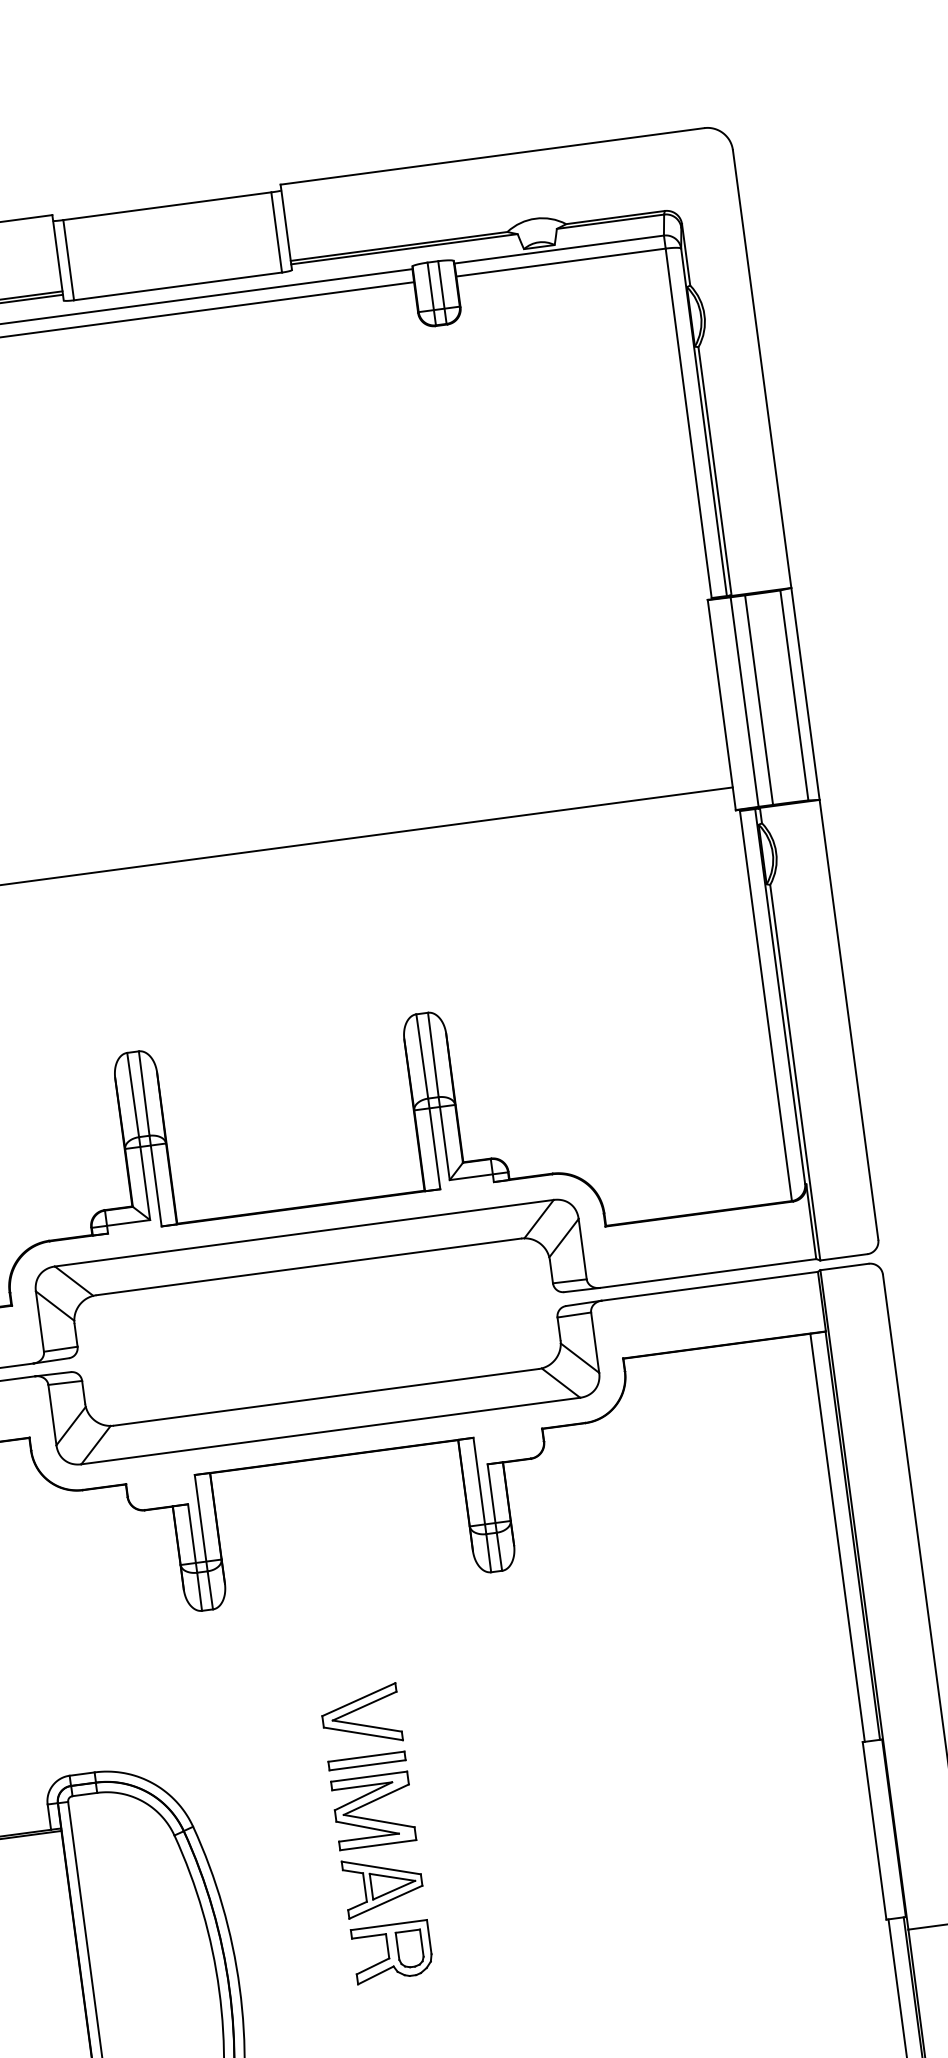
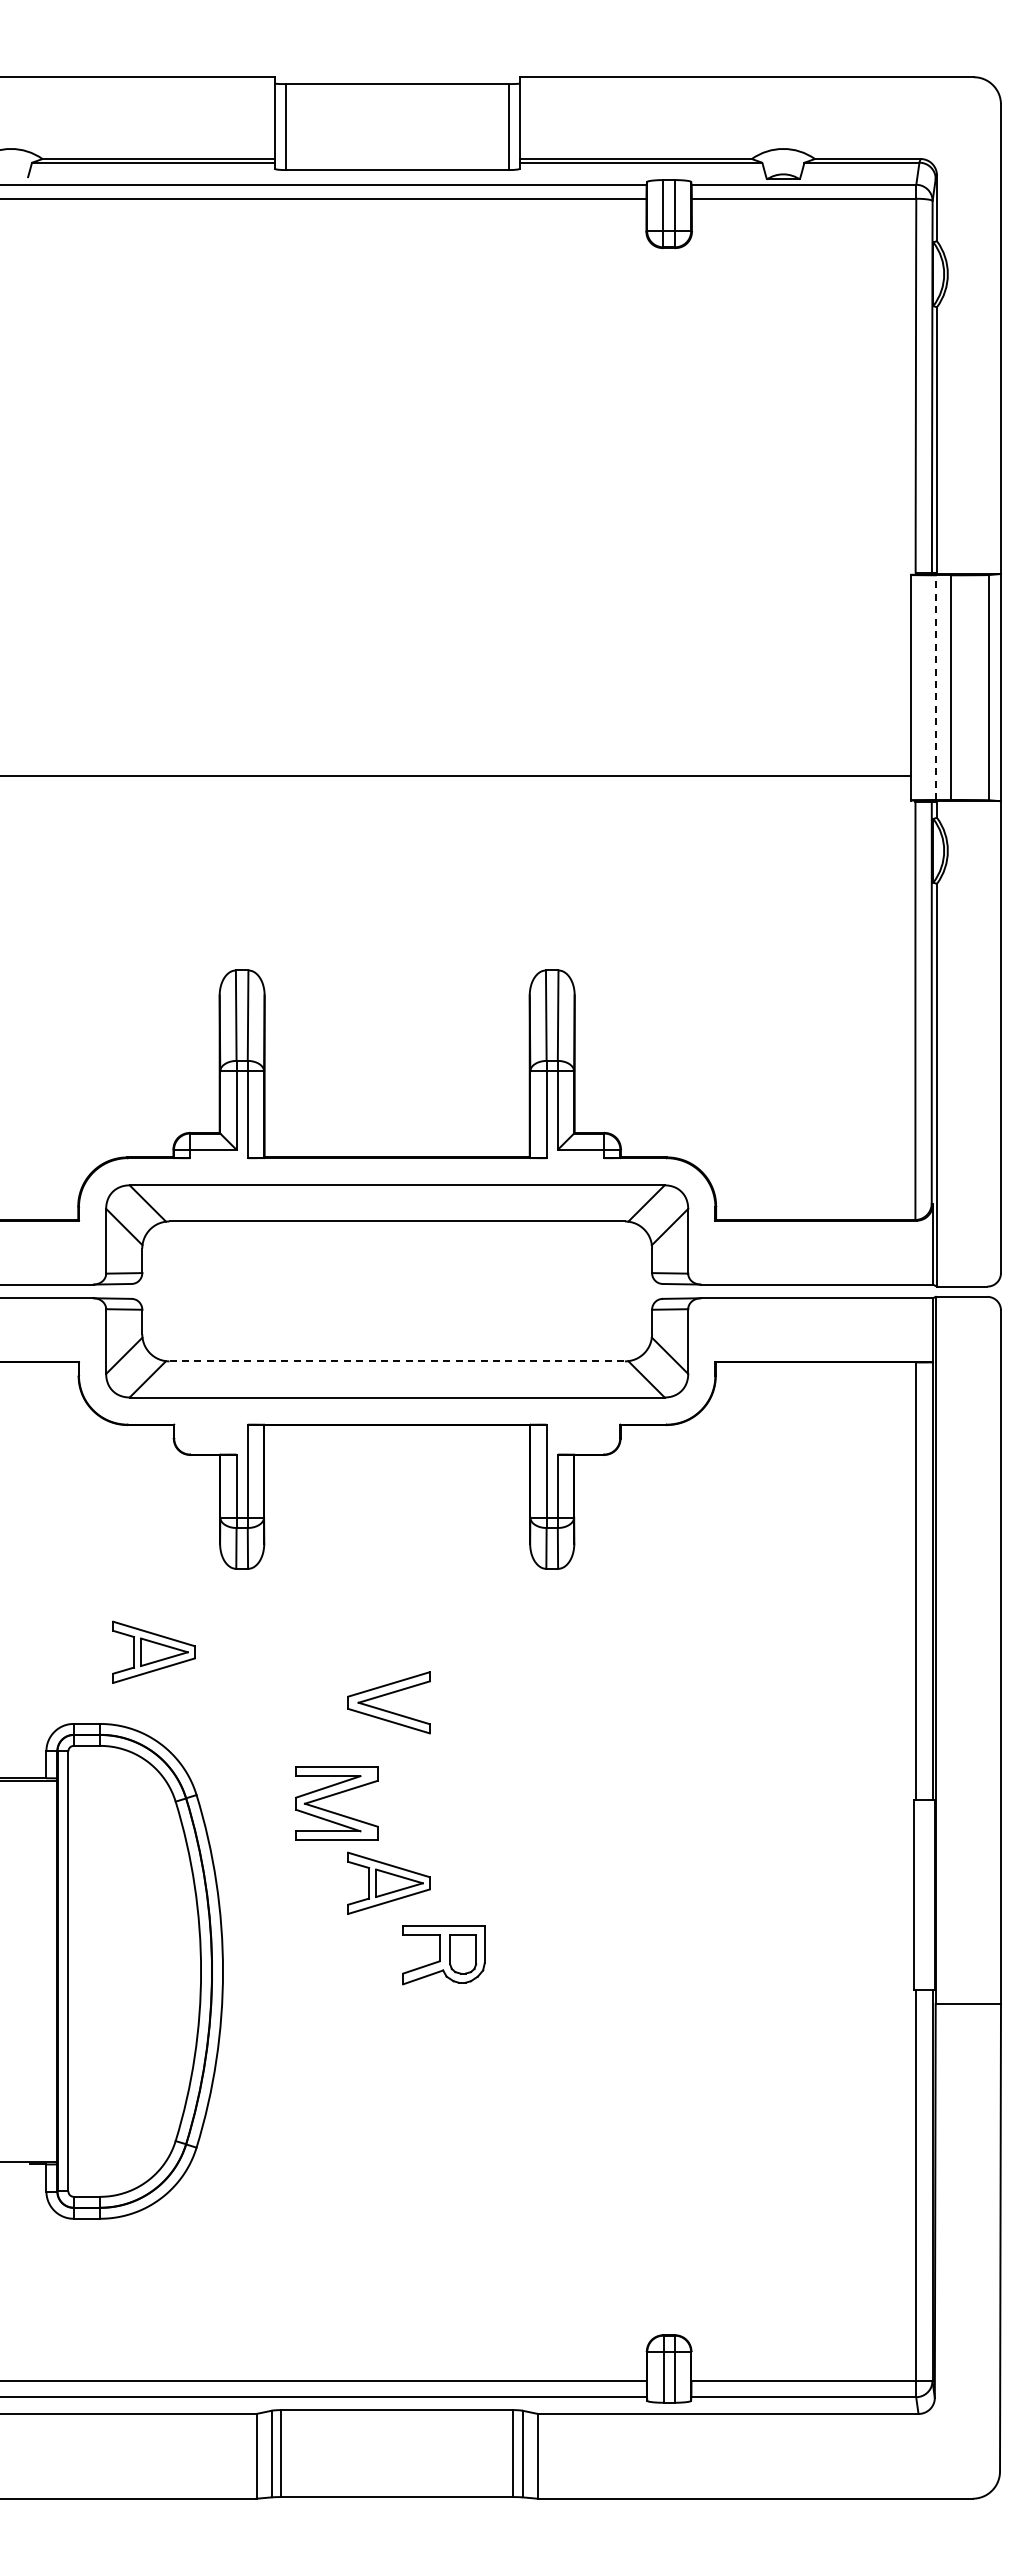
line: (744, 701) -> (935, 687), solid -> dashed
line: (326, 1397) -> (397, 1361), solid -> dashed
part: (135, 1698) -> (153, 1651), added
part: (366, 1761) -> (388, 1750), removed
part: (371, 1803) -> (335, 1795), moved
part: (392, 1952) -> (443, 1955), moved

